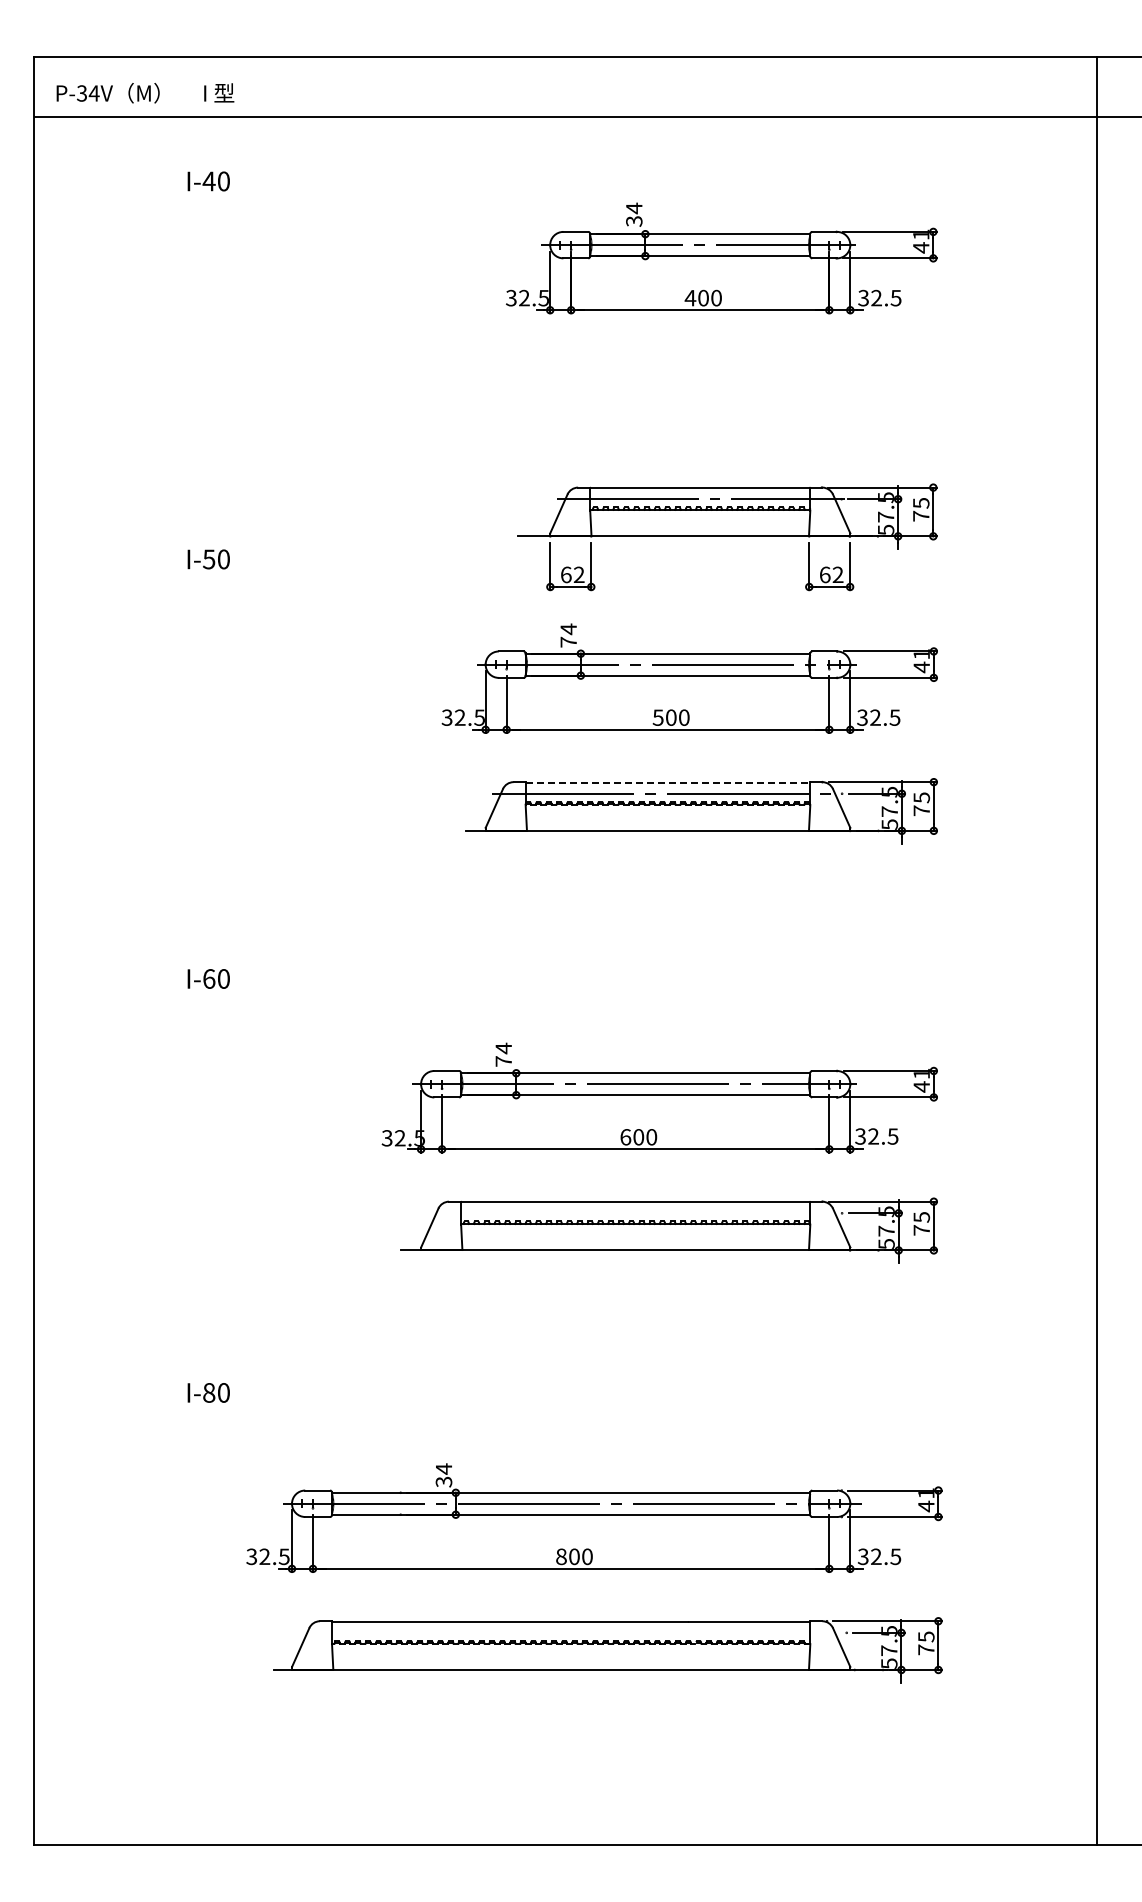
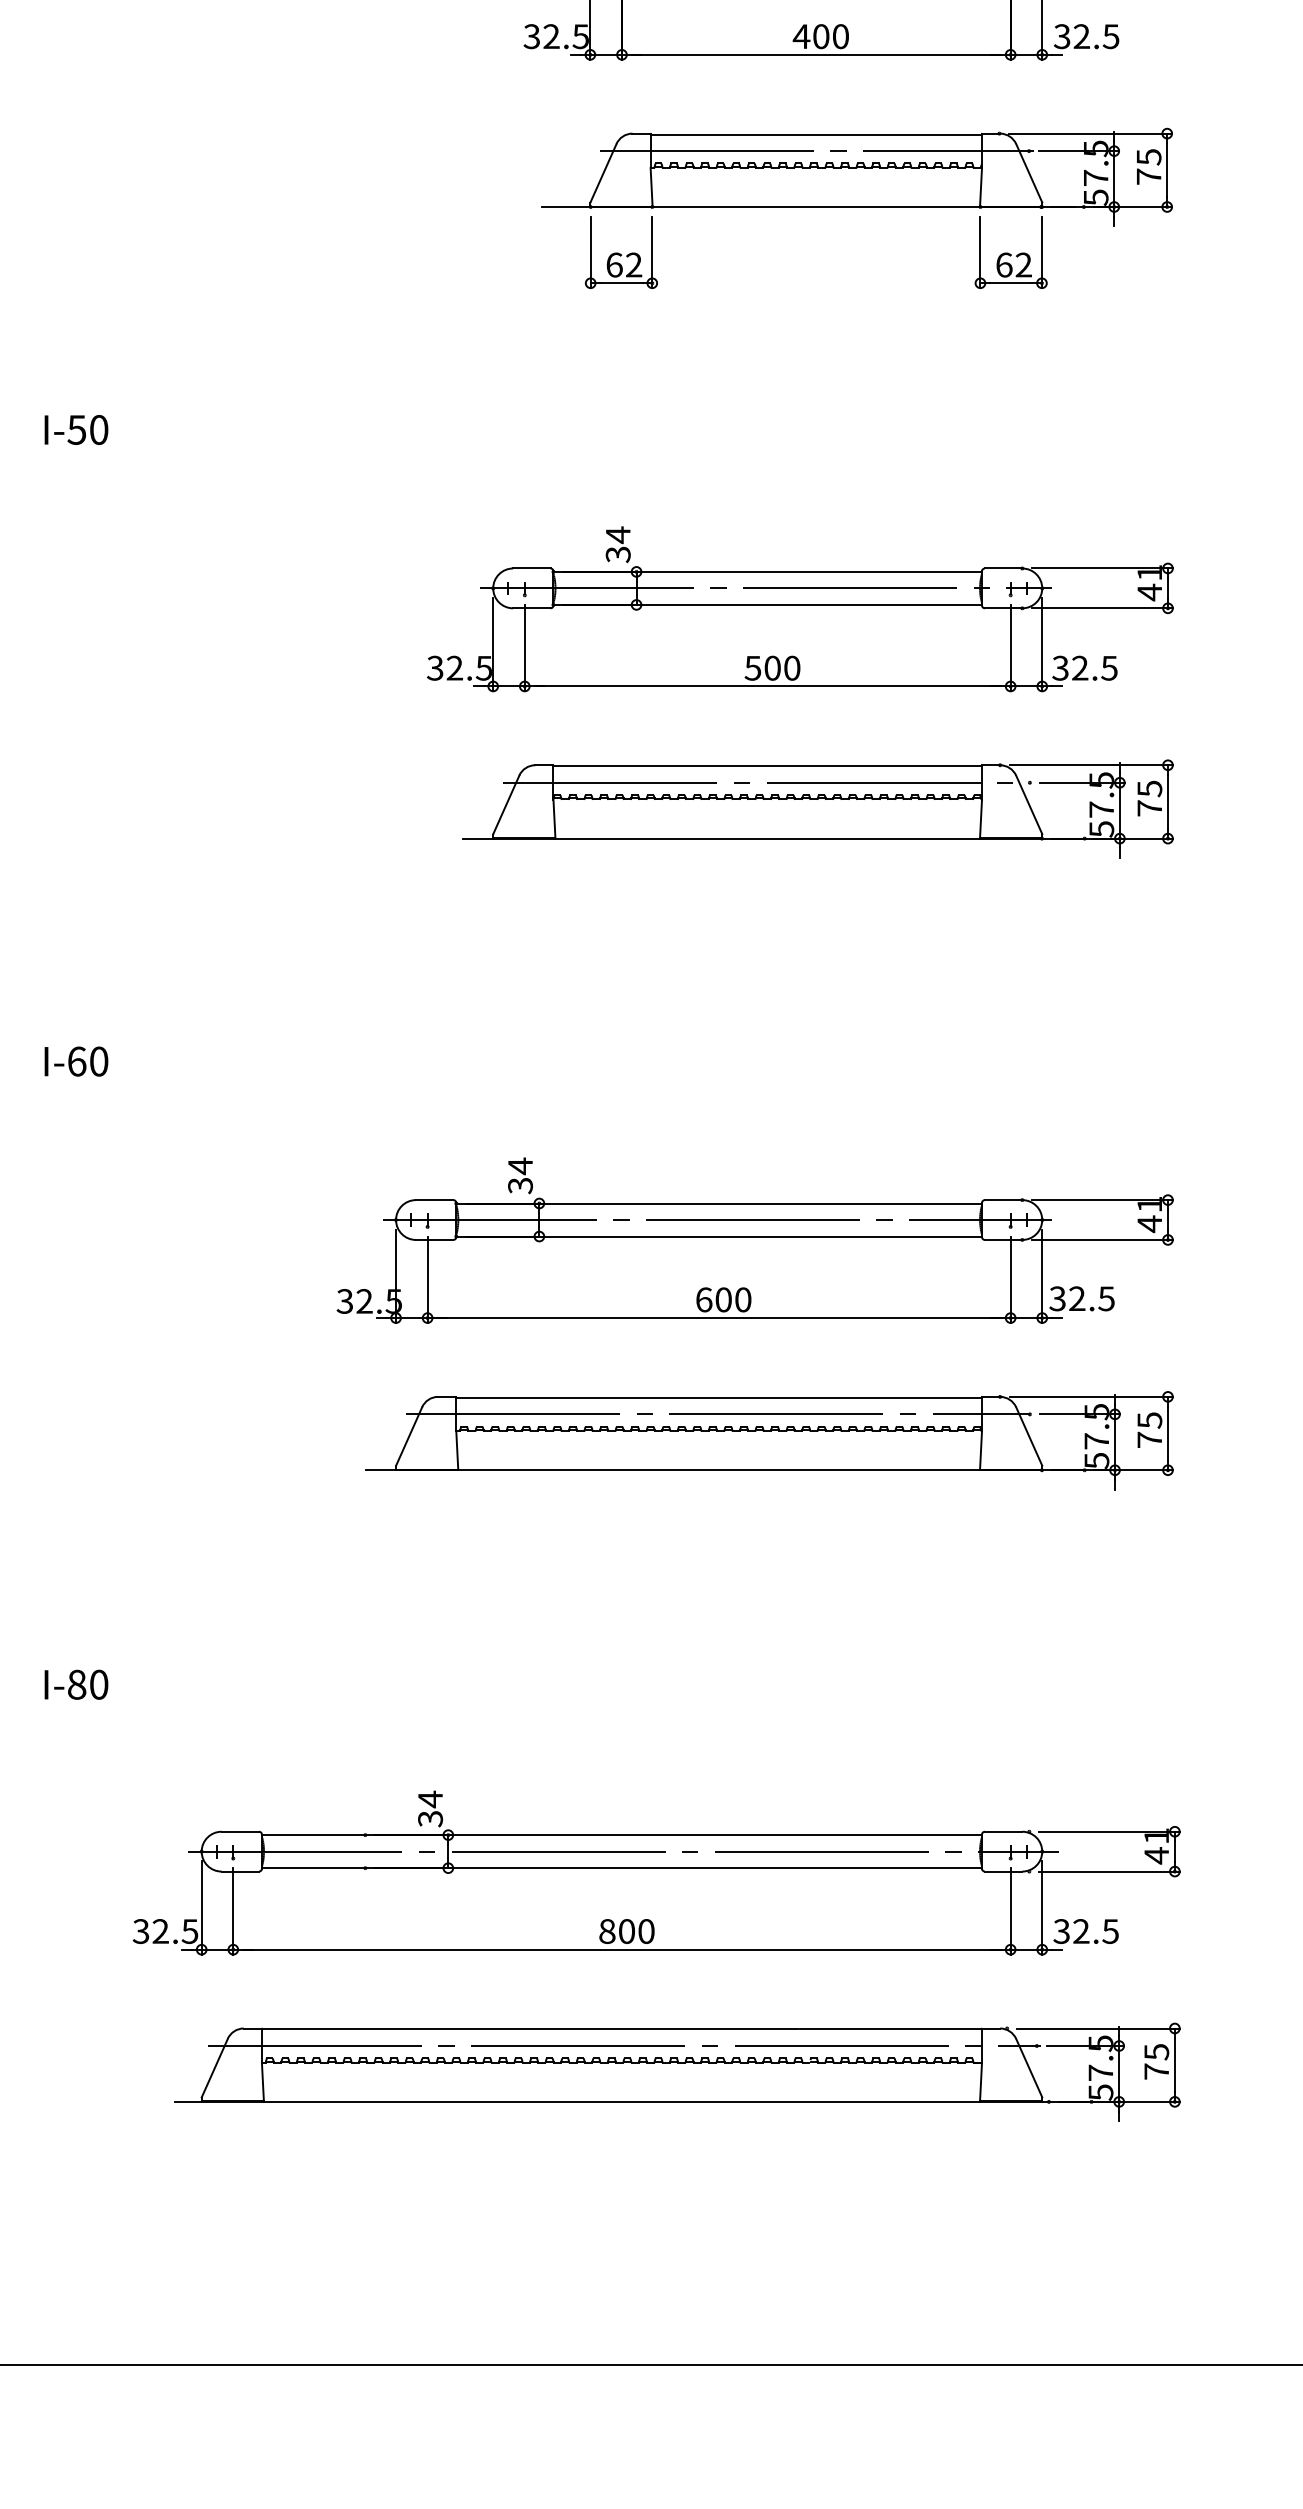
part: (727, 537) -> (857, 208), moved
text: (568, 641) -> (617, 553), 74 -> 34
line: (668, 782) -> (768, 765), dashed -> solid
text: (503, 1061) -> (520, 1185), 74 -> 34
line: (634, 1213) -> (717, 1414), added
line: (572, 1632) -> (623, 2045), added

